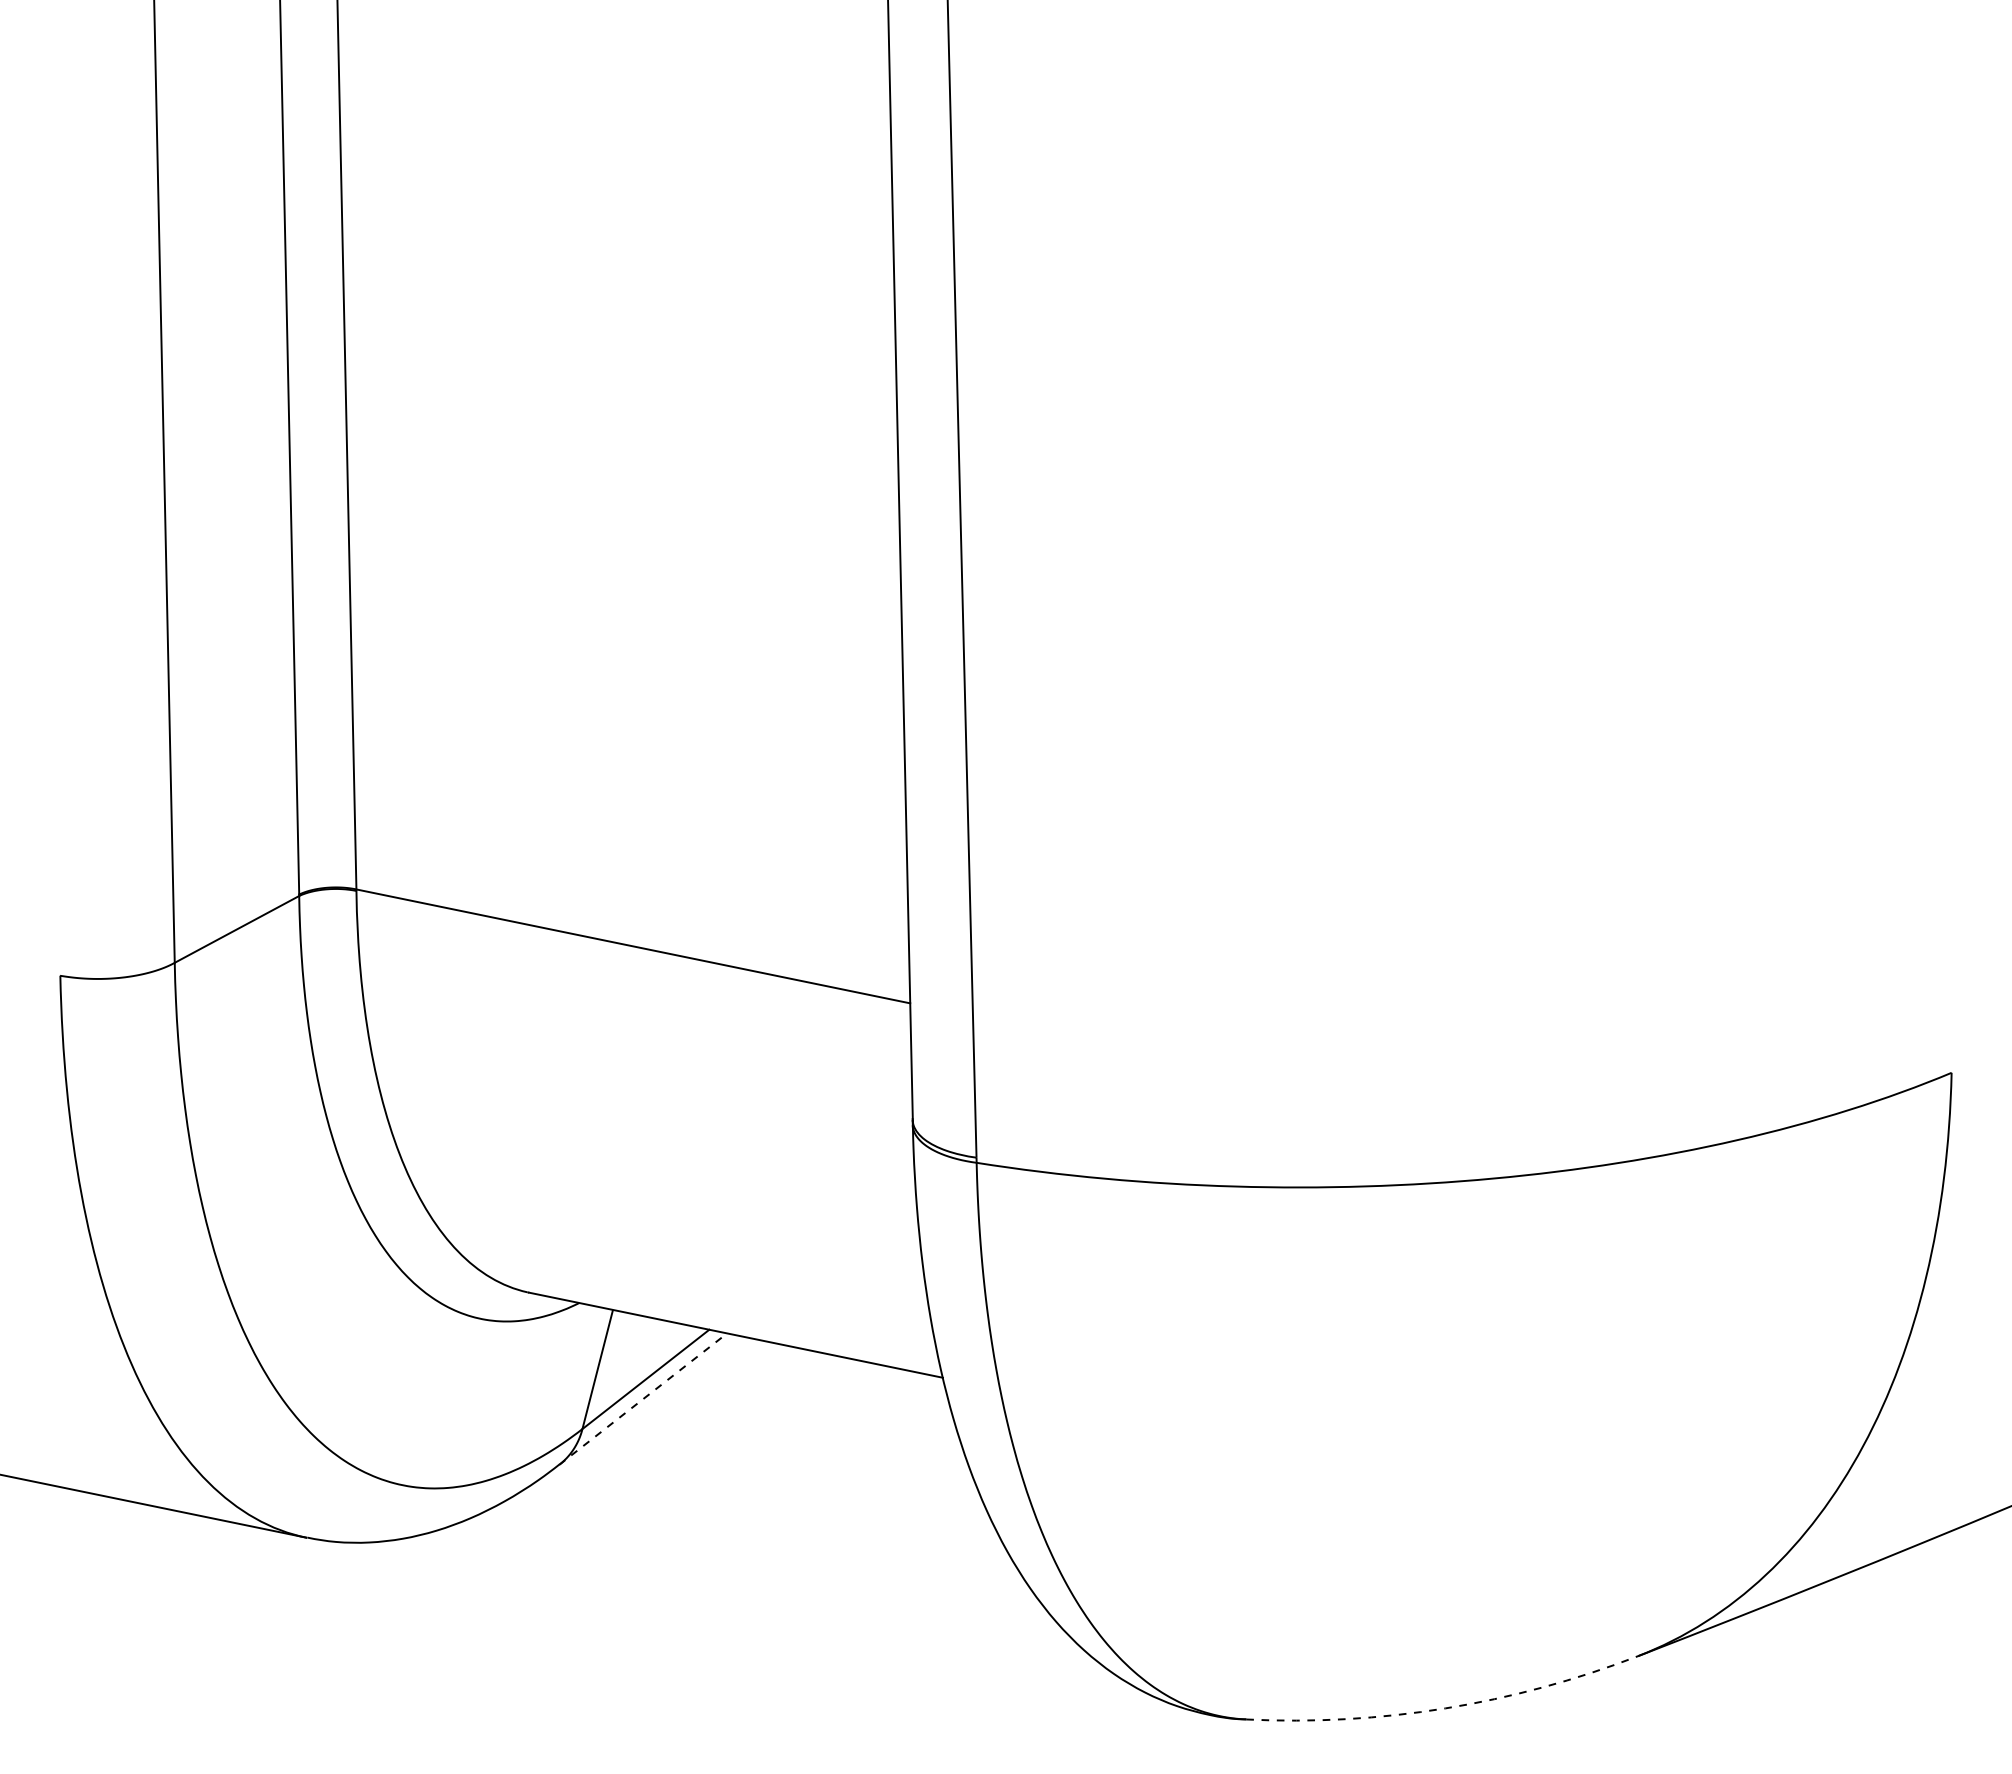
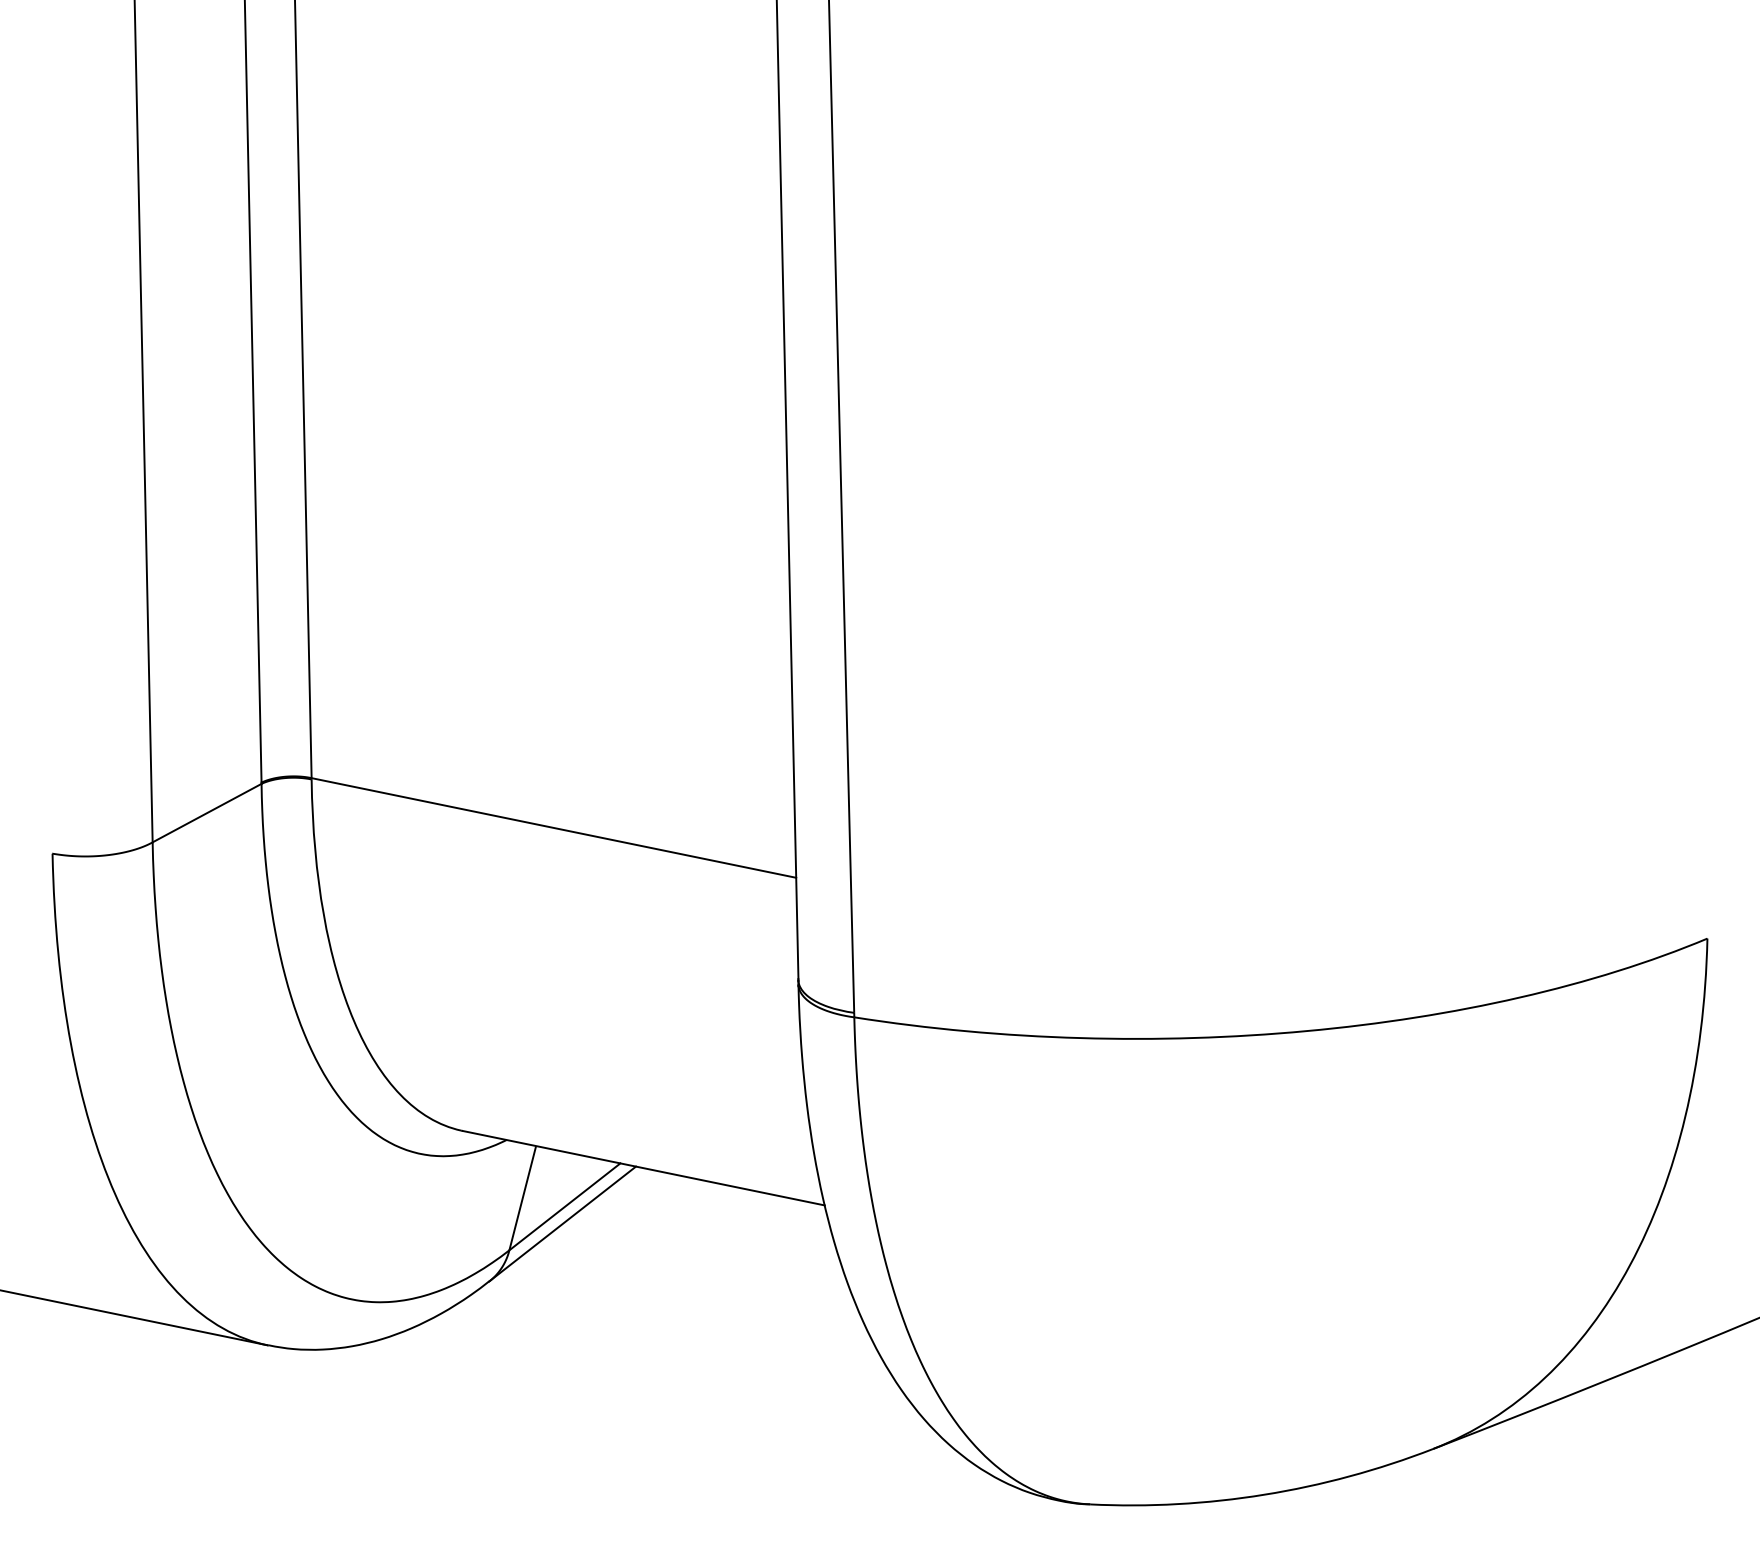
line: (643, 1399) -> (562, 1224), dashed -> solid
arc: (1445, 1708) -> (1264, 1494), dashed -> solid

